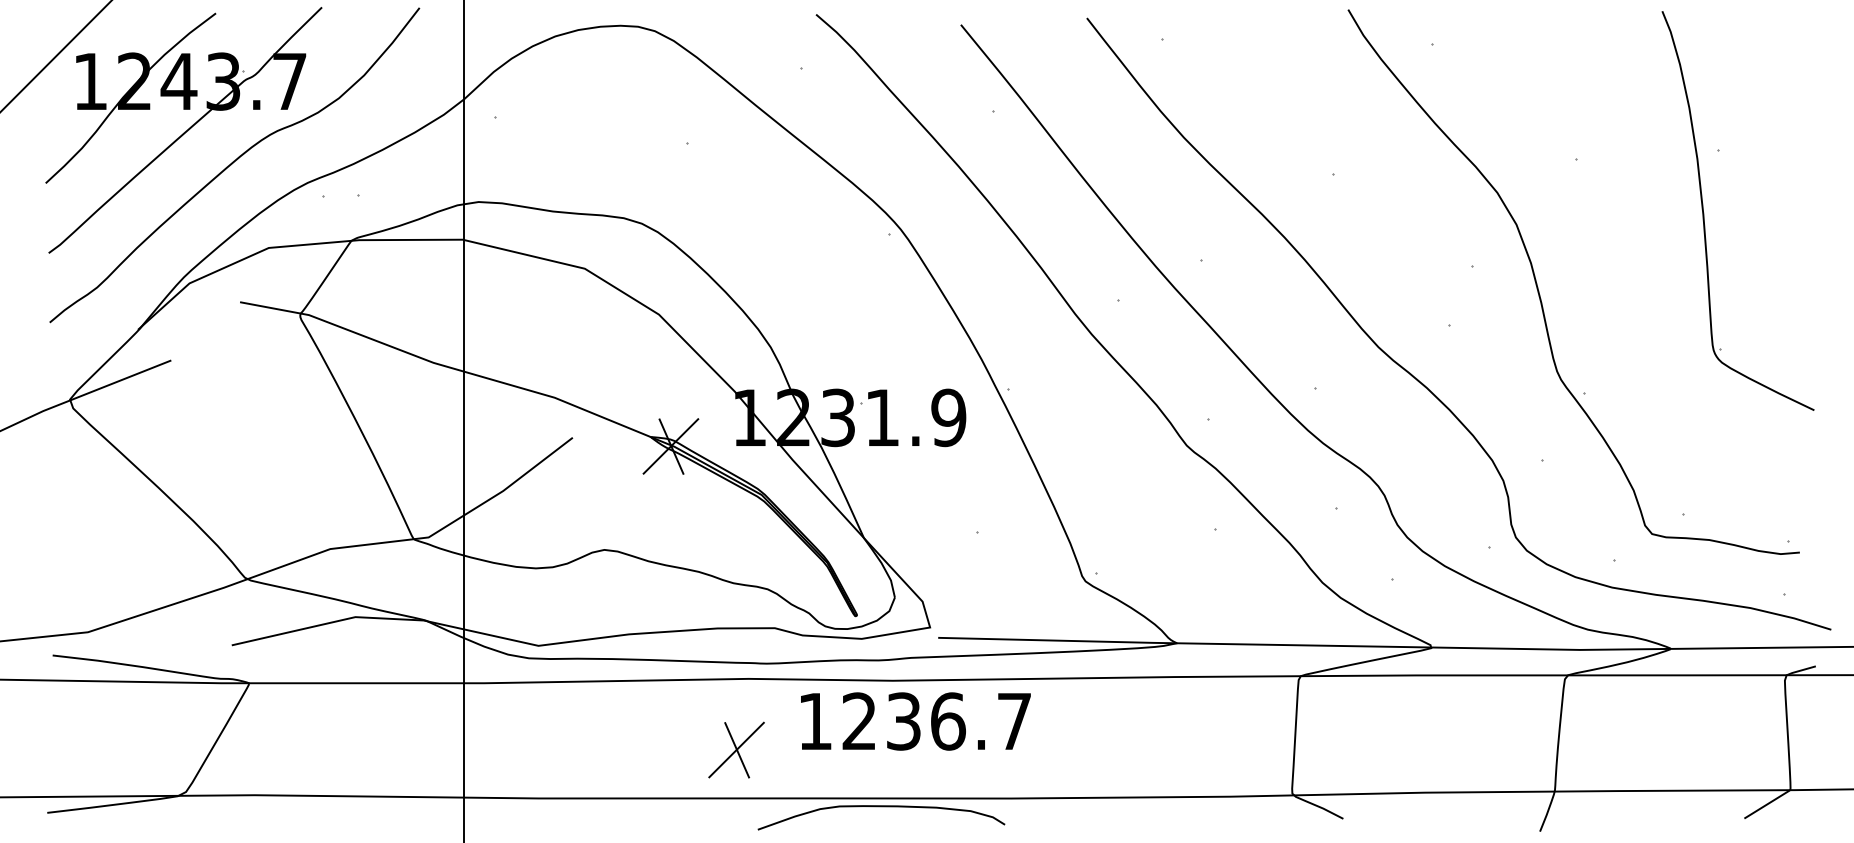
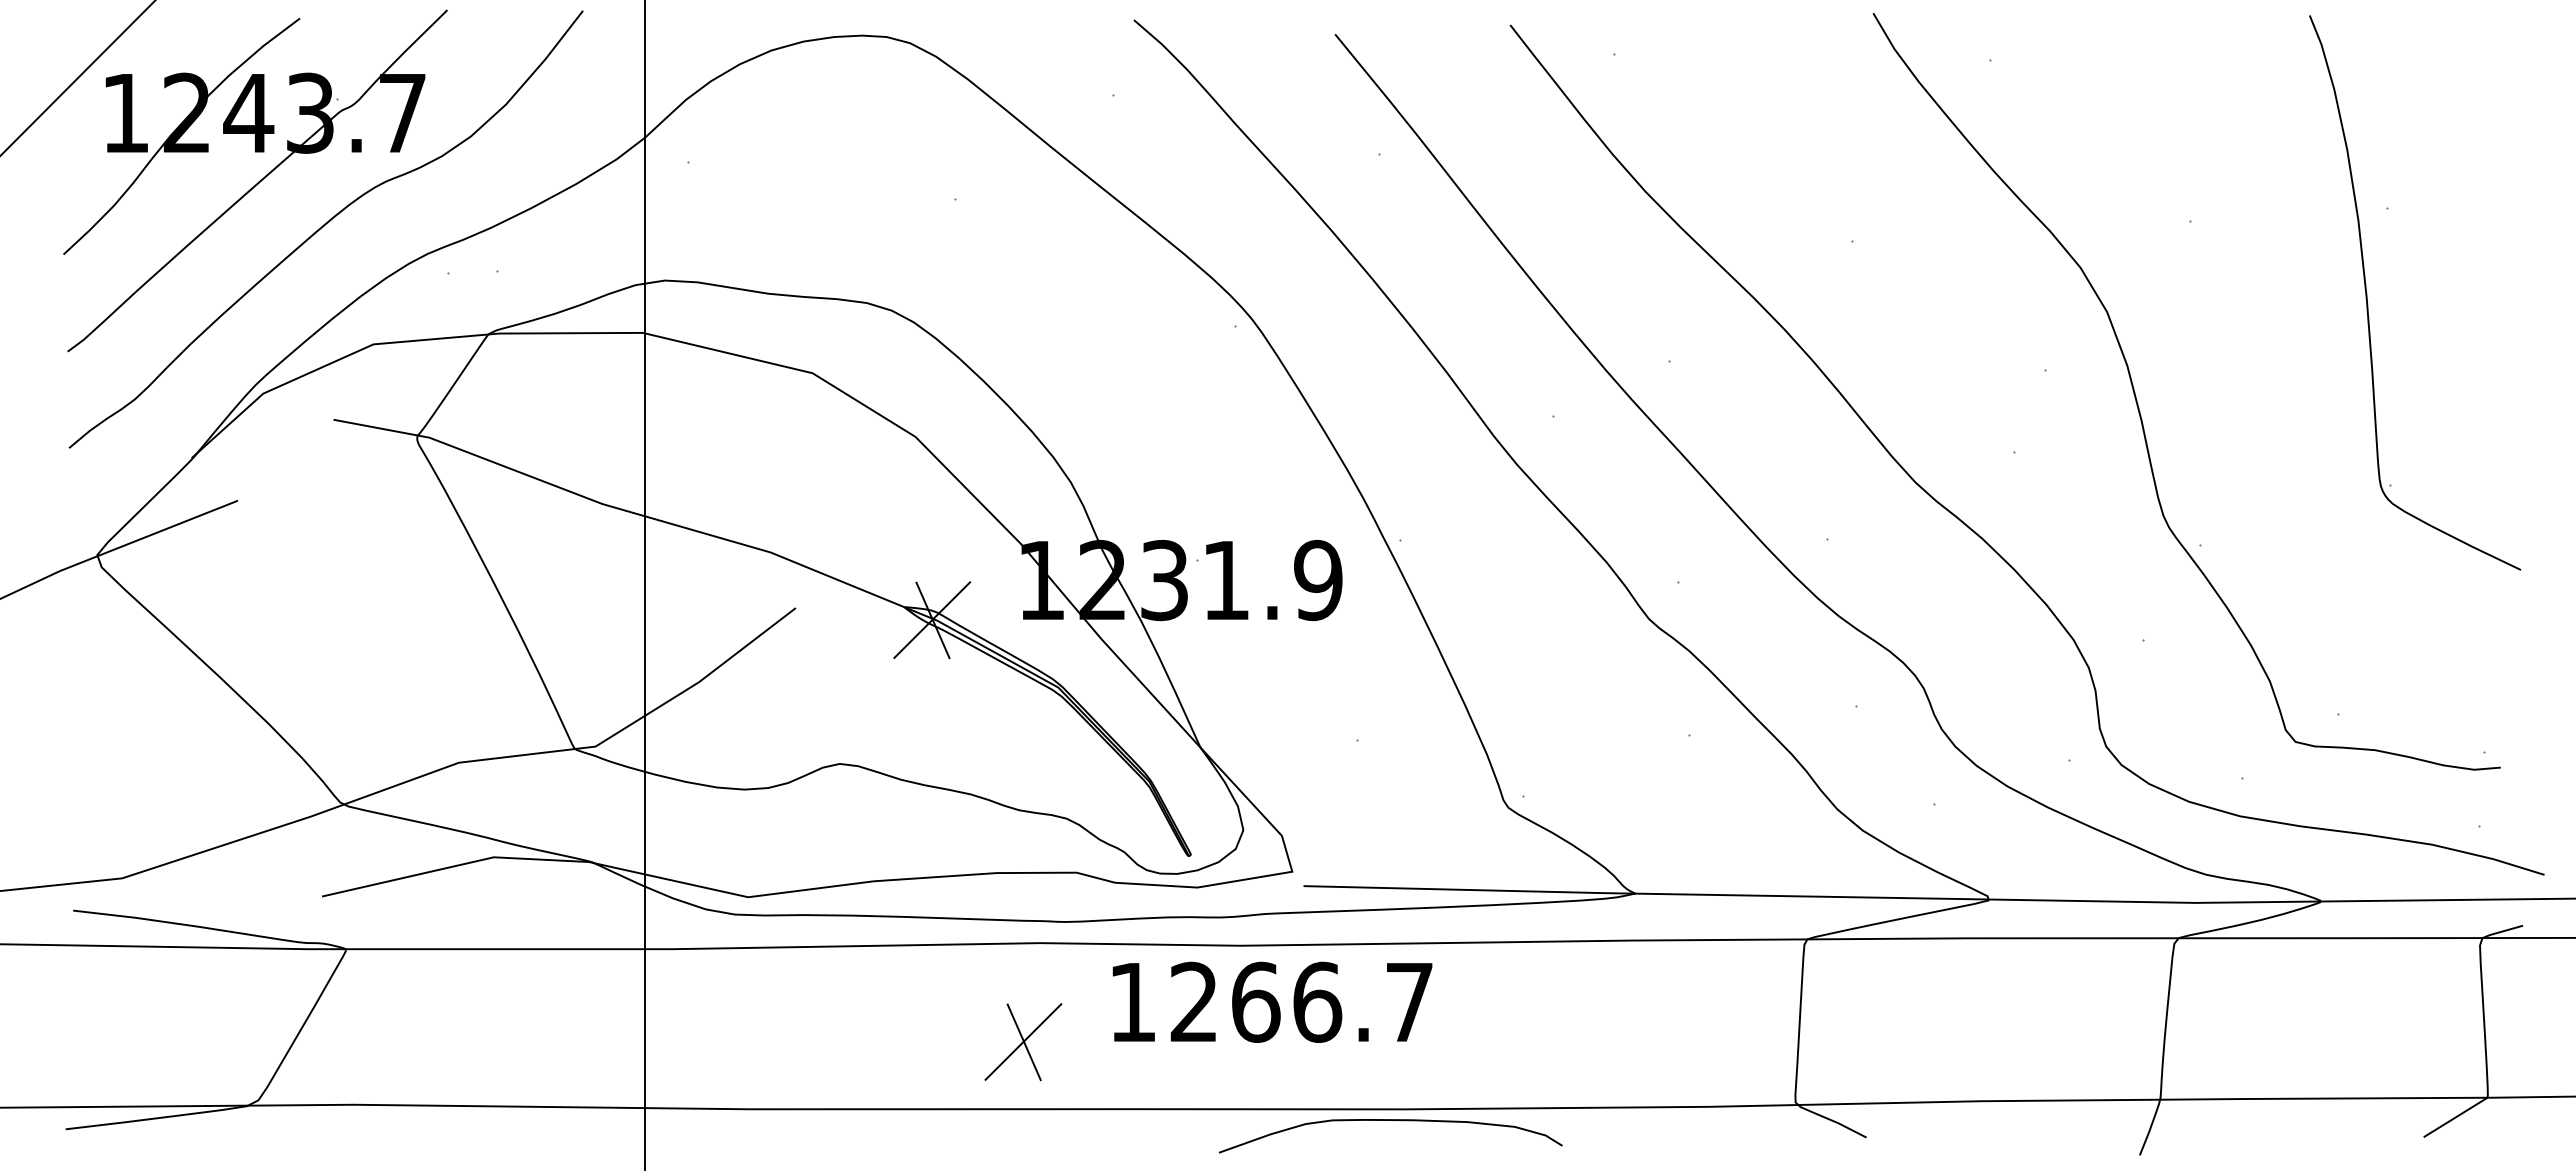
text: (904, 720) -> (1256, 1001), 1236.7 -> 1266.7
curve: (881, 806) -> (1390, 1120), moved

